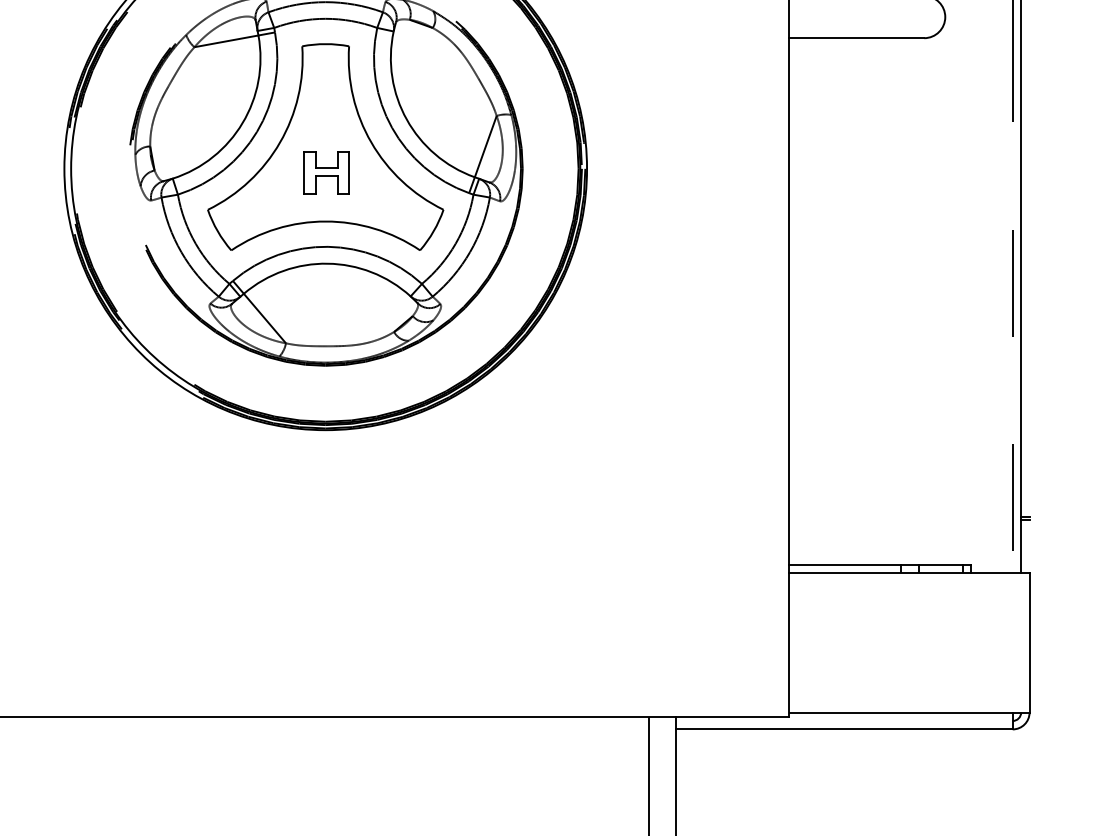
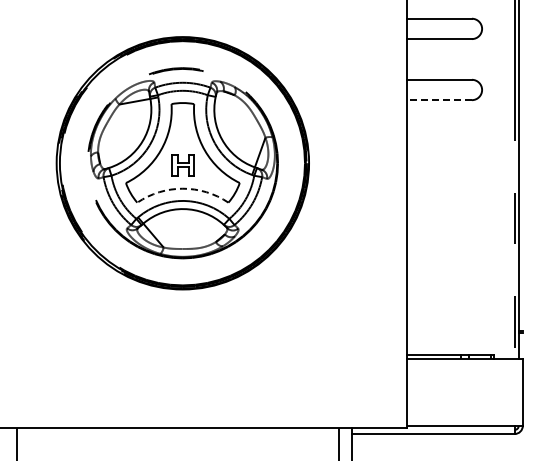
line: (857, 38) -> (439, 100), solid -> dashed
arc: (324, 221) -> (182, 188), solid -> dashed

